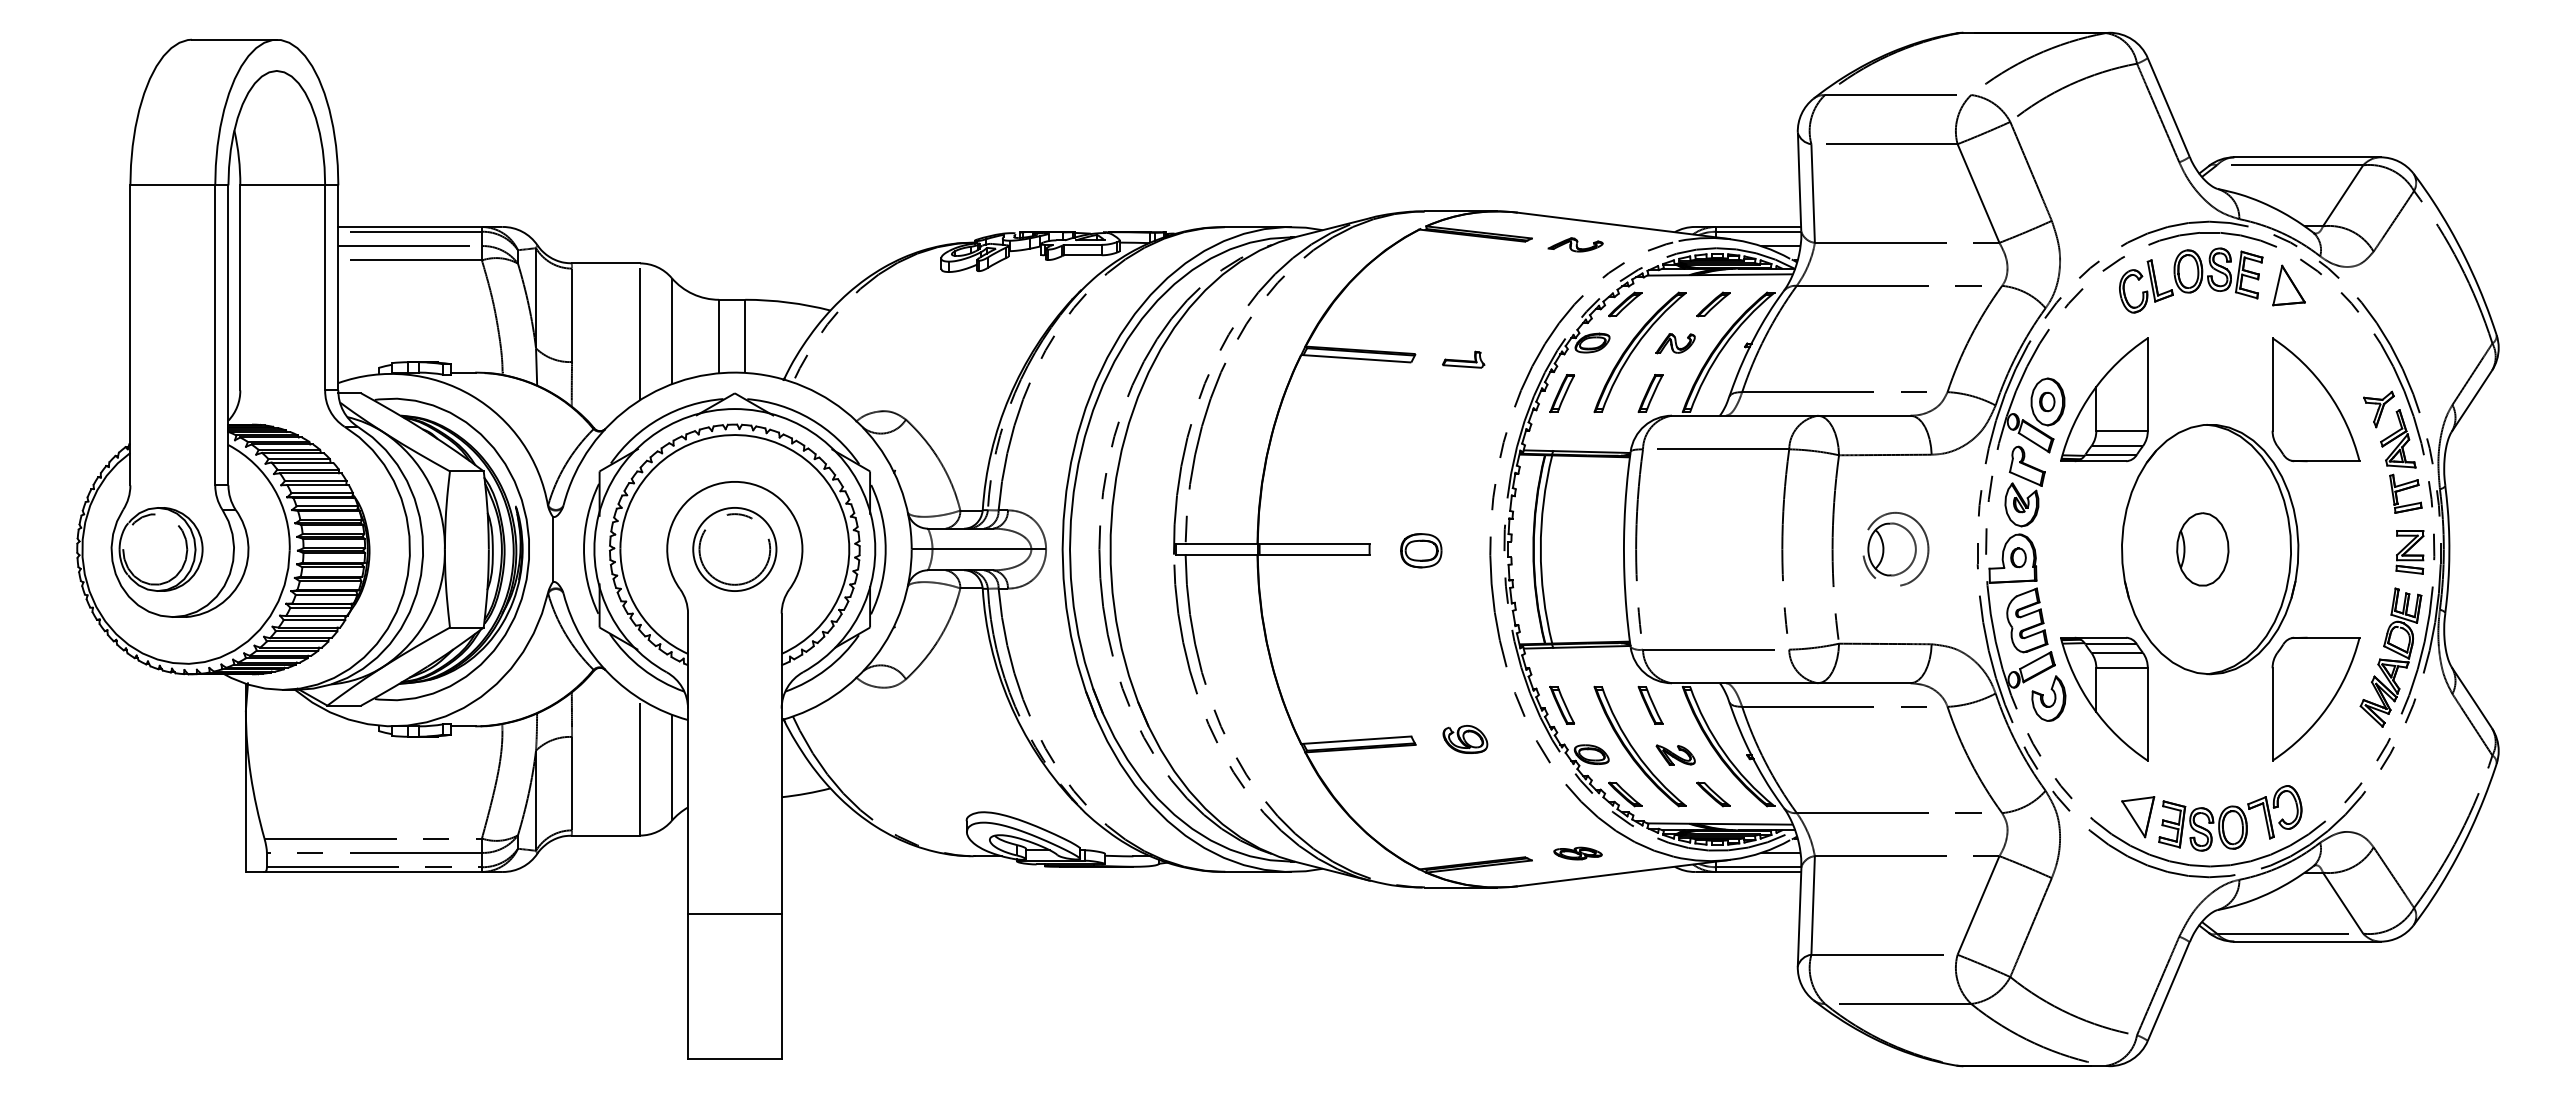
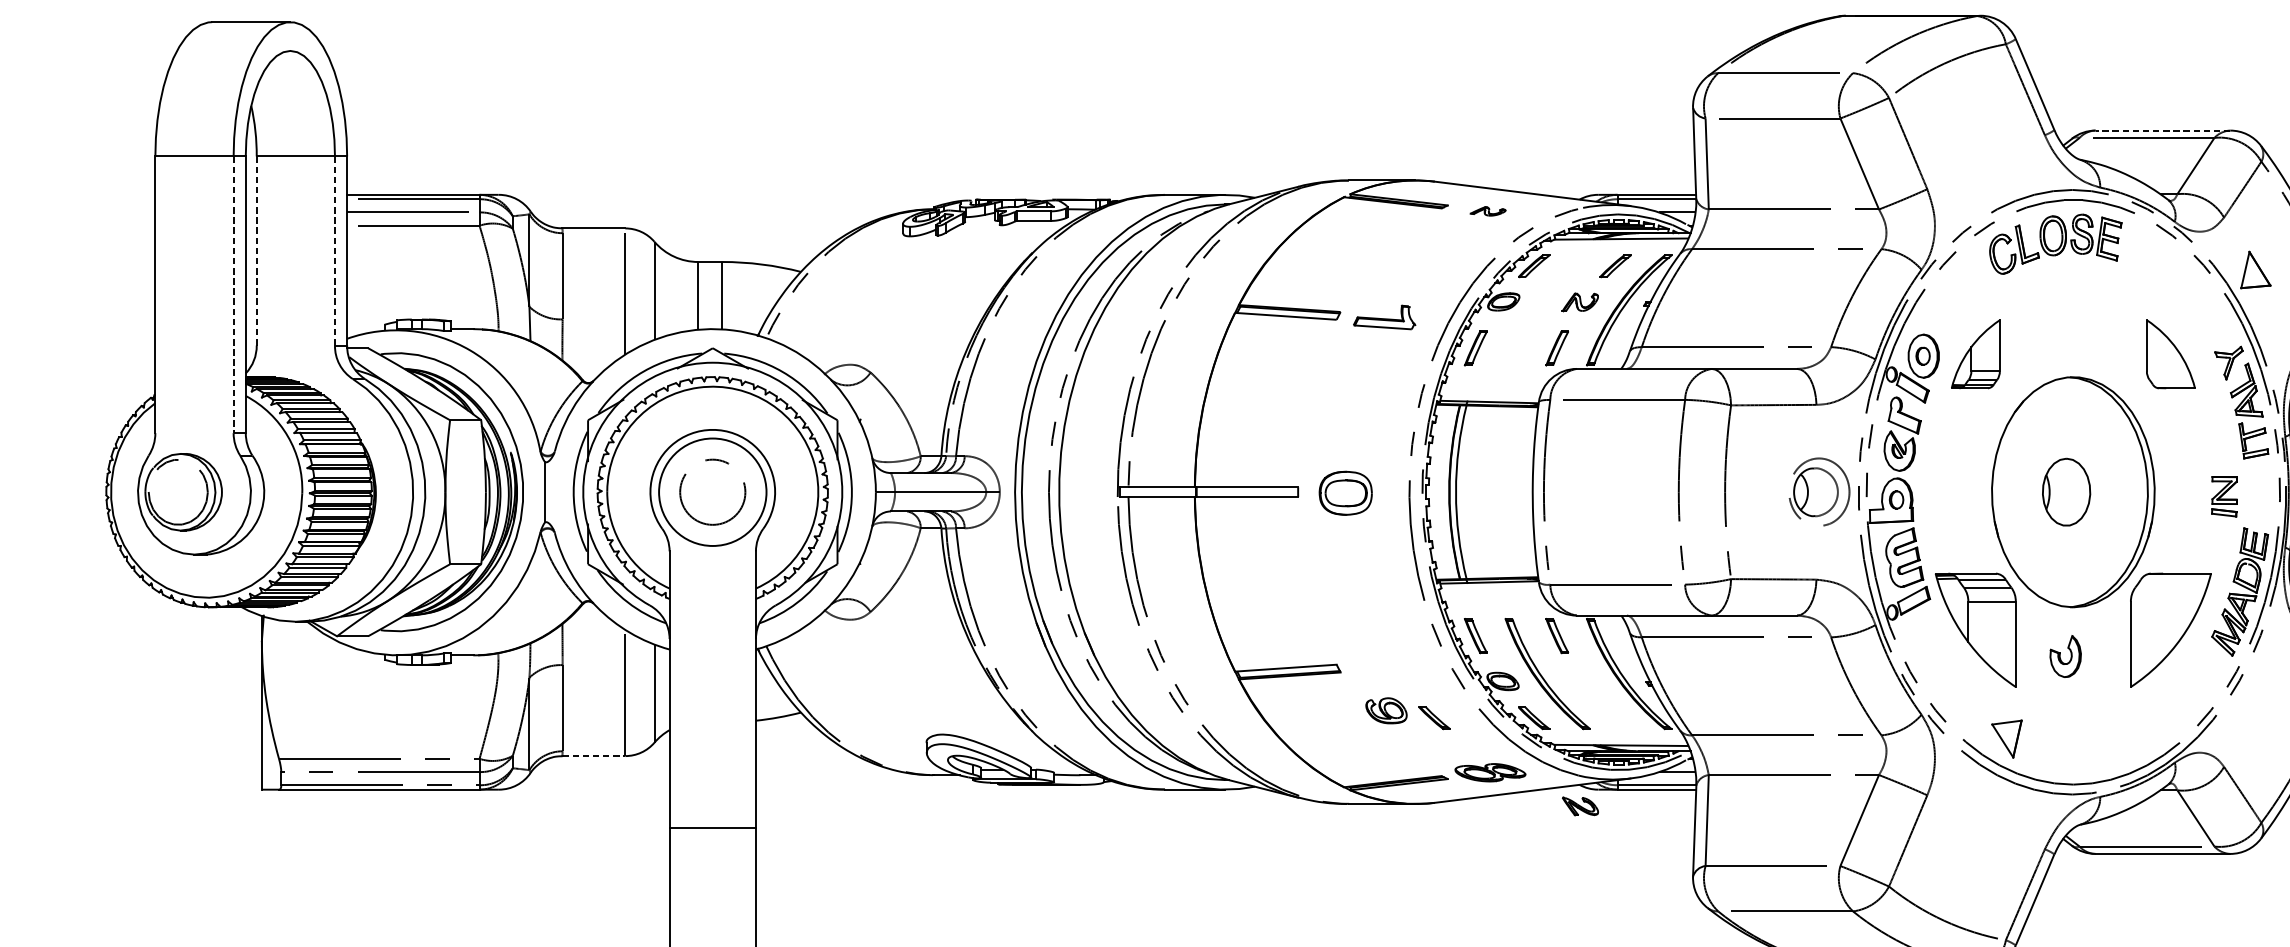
line: (2306, 157) -> (2162, 130), solid -> dashed
part: (1575, 244) -> (1488, 210), size x0.7
part: (2288, 285) -> (2255, 270), moved
line: (325, 287) -> (335, 250), solid -> dashed
line: (240, 288) -> (256, 251), solid -> dashed
line: (215, 335) -> (233, 294), solid -> dashed
part: (1639, 351) -> (1547, 309), removed
part: (1463, 359) -> (1384, 317), size x1.6
part: (2104, 399) -> (1975, 353), size x0.6
part: (2315, 399) -> (2170, 353), size x0.6
circle: (734, 549) -> (712, 492), size x1.4
part: (1895, 549) -> (1819, 492), moved
part: (1421, 550) -> (1346, 493), size x1.4
part: (2409, 552) -> (2223, 496), moved
part: (2048, 698) -> (2065, 656), moved
part: (1465, 739) -> (1386, 710), moved
part: (1675, 754) -> (1580, 805), moved
part: (1713, 794) -> (1434, 718), moved
part: (2230, 818) -> (2092, 740), removed
line: (606, 835) -> (594, 756), solid -> dashed
part: (1577, 853) -> (1489, 772), size x1.6

